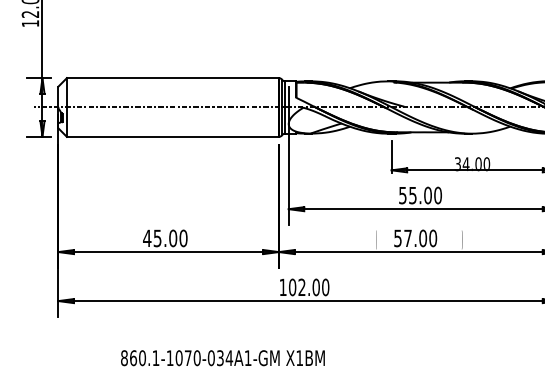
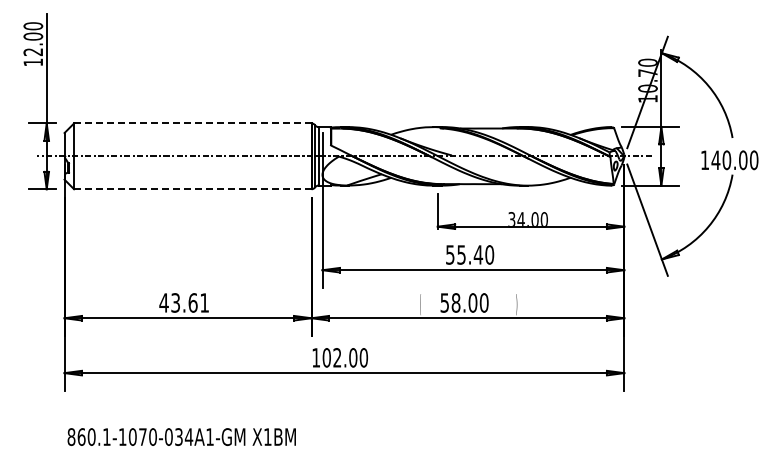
line: (172, 78) -> (192, 123), solid -> dashed
line: (172, 137) -> (192, 189), solid -> dashed
text: (428, 195) -> (478, 254), 55.00 -> 55.40
text: (170, 238) -> (190, 302), 45.00 -> 43.61
text: (407, 238) -> (455, 302), 57.00 -> 58.00
text: (222, 357) -> (181, 436), moved

